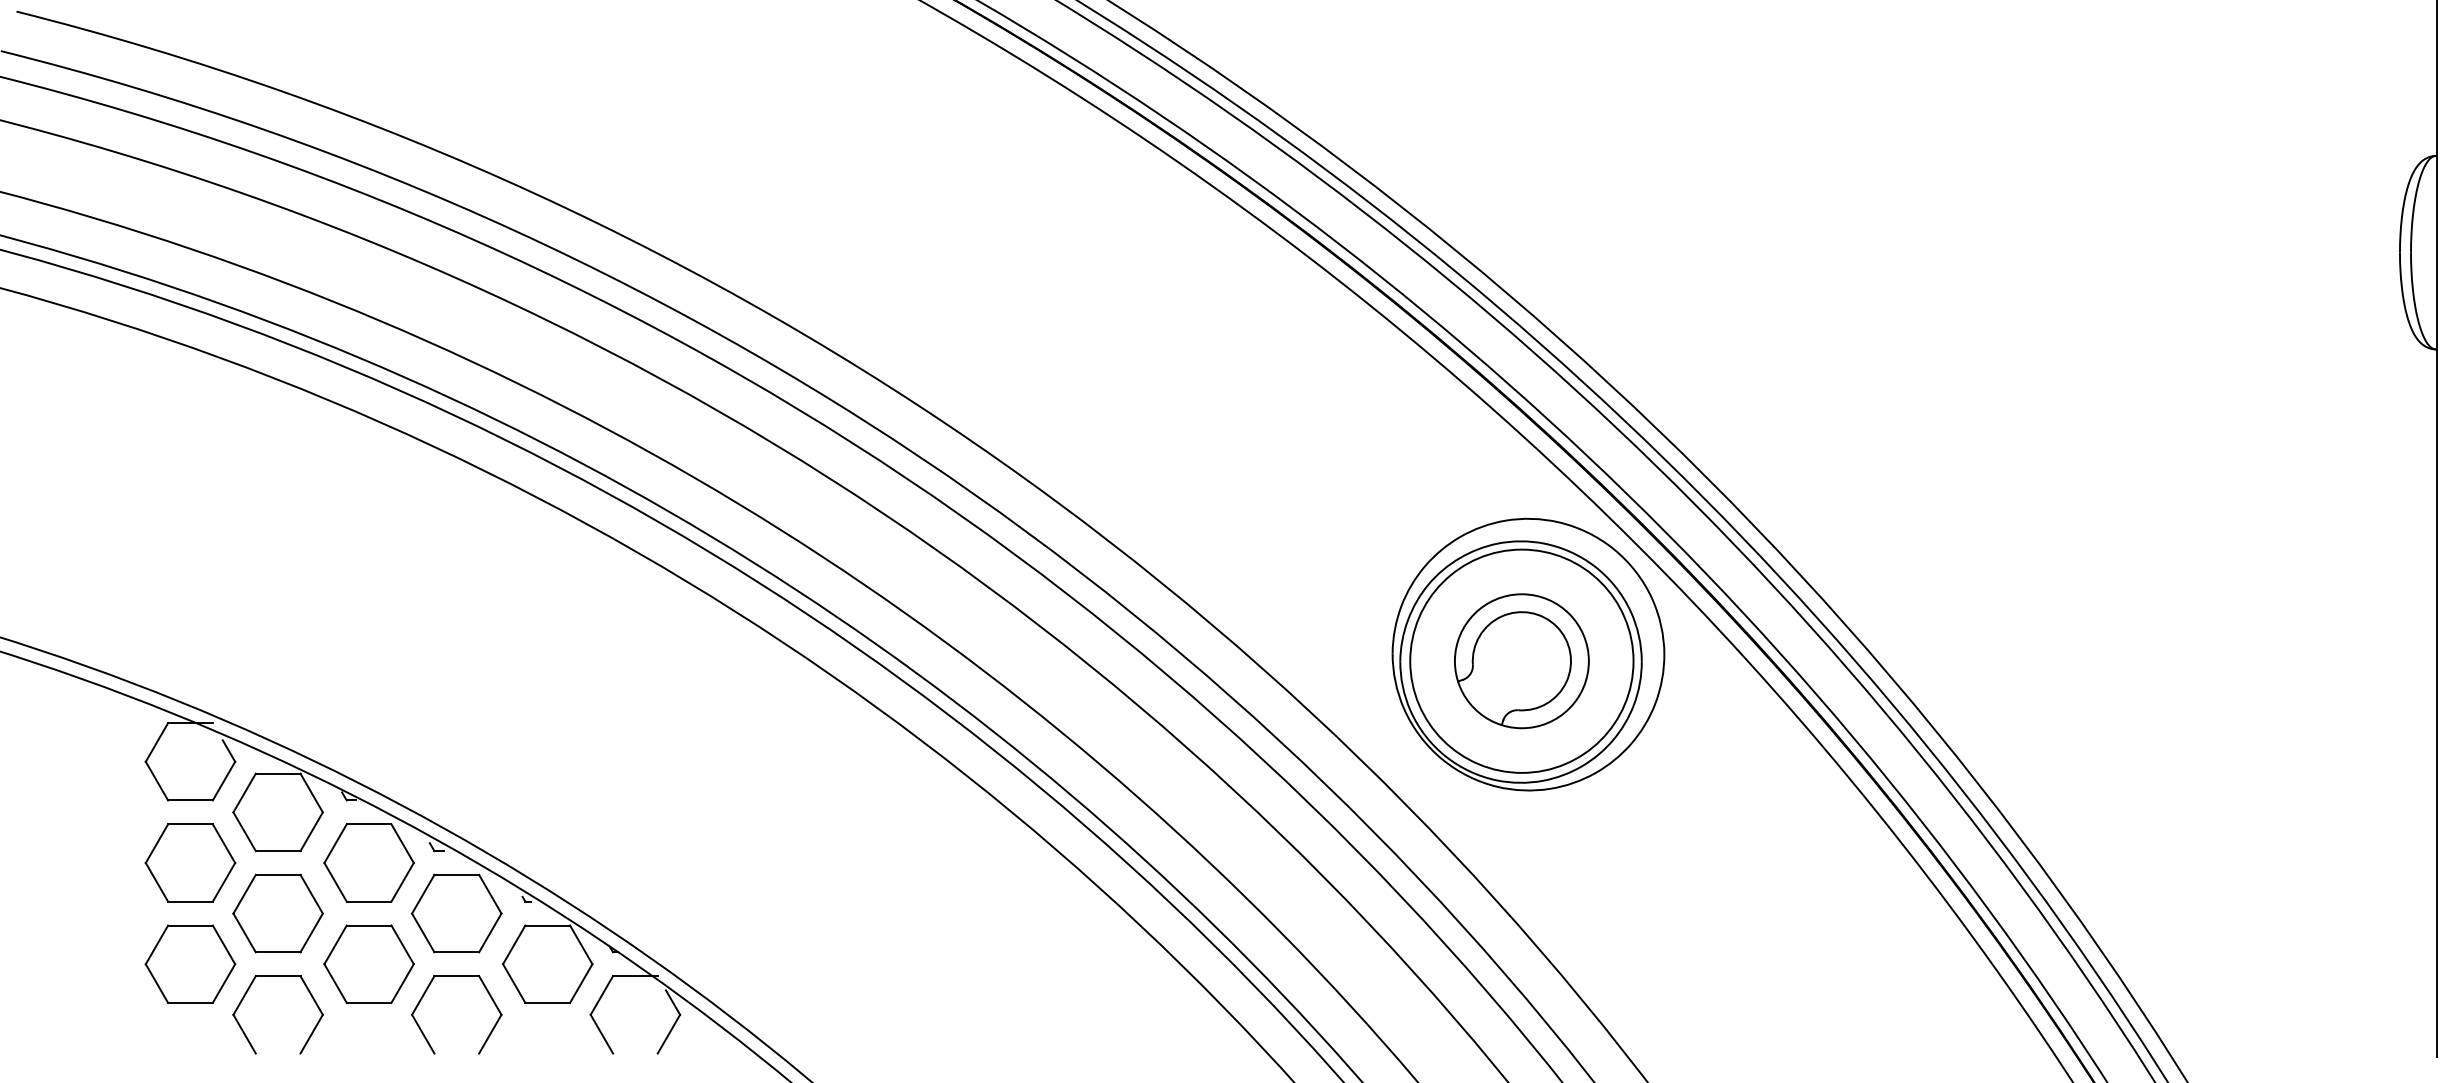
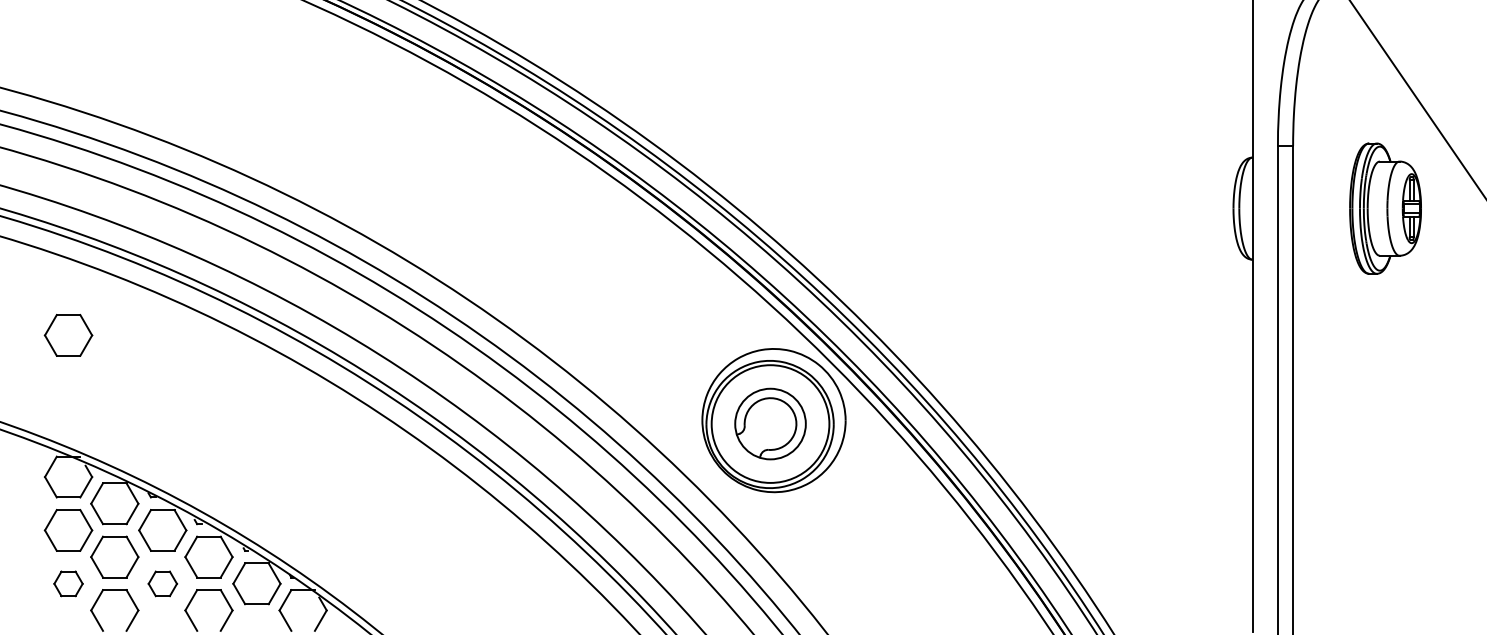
part: (190, 493) -> (68, 335), added
part: (190, 963) -> (68, 583), size x0.6
part: (368, 963) -> (162, 583), size x0.6

